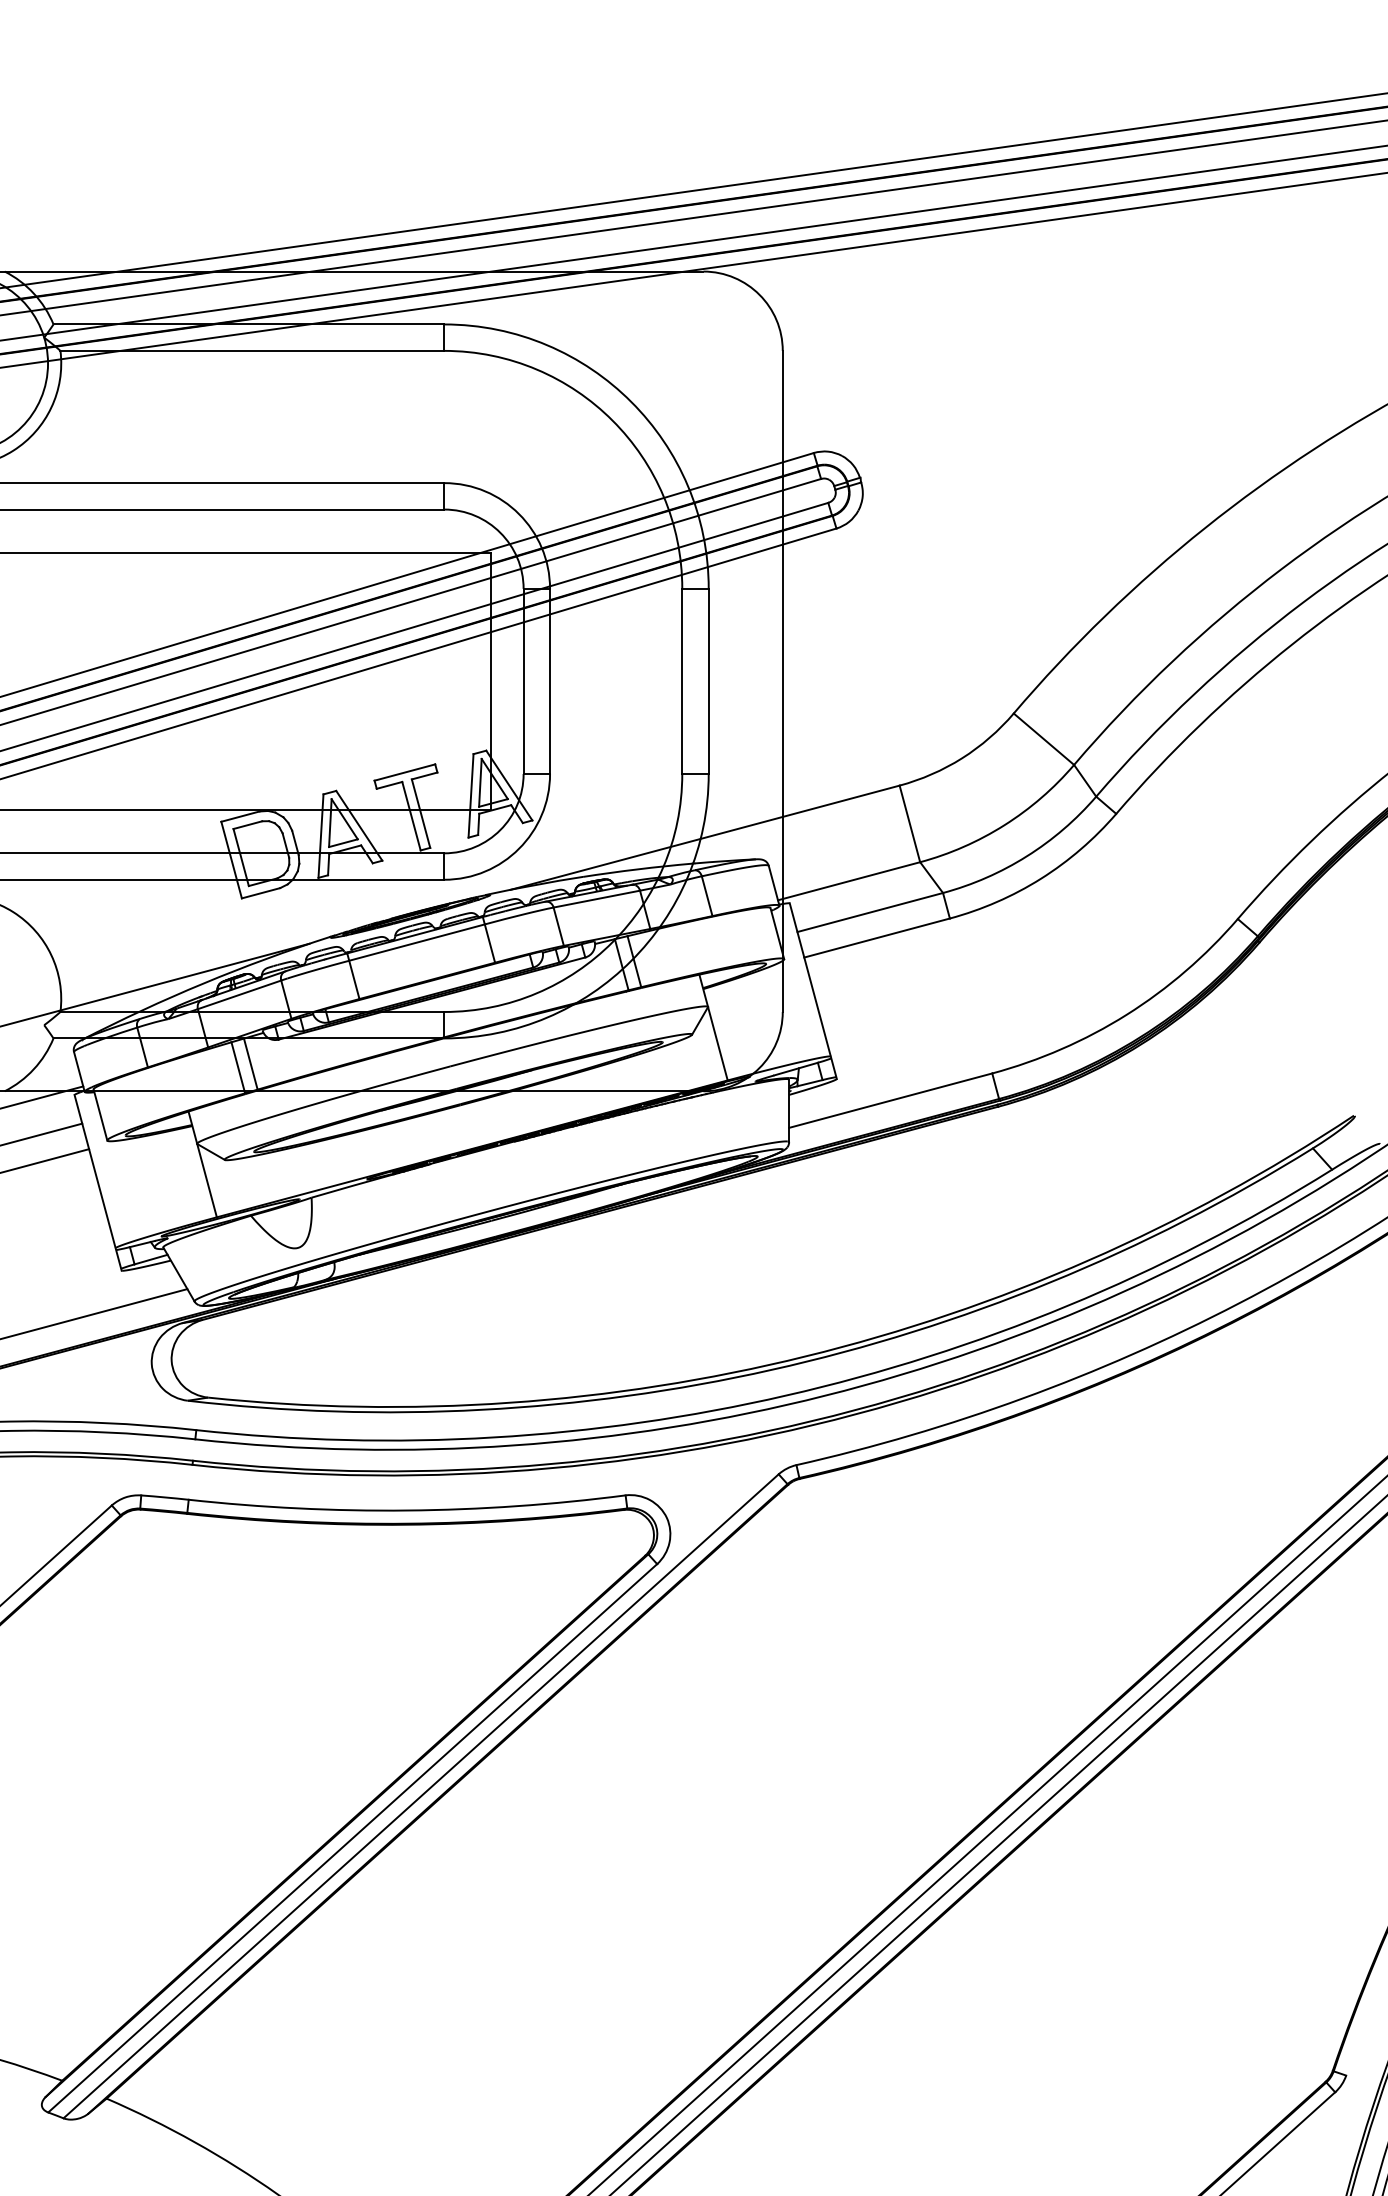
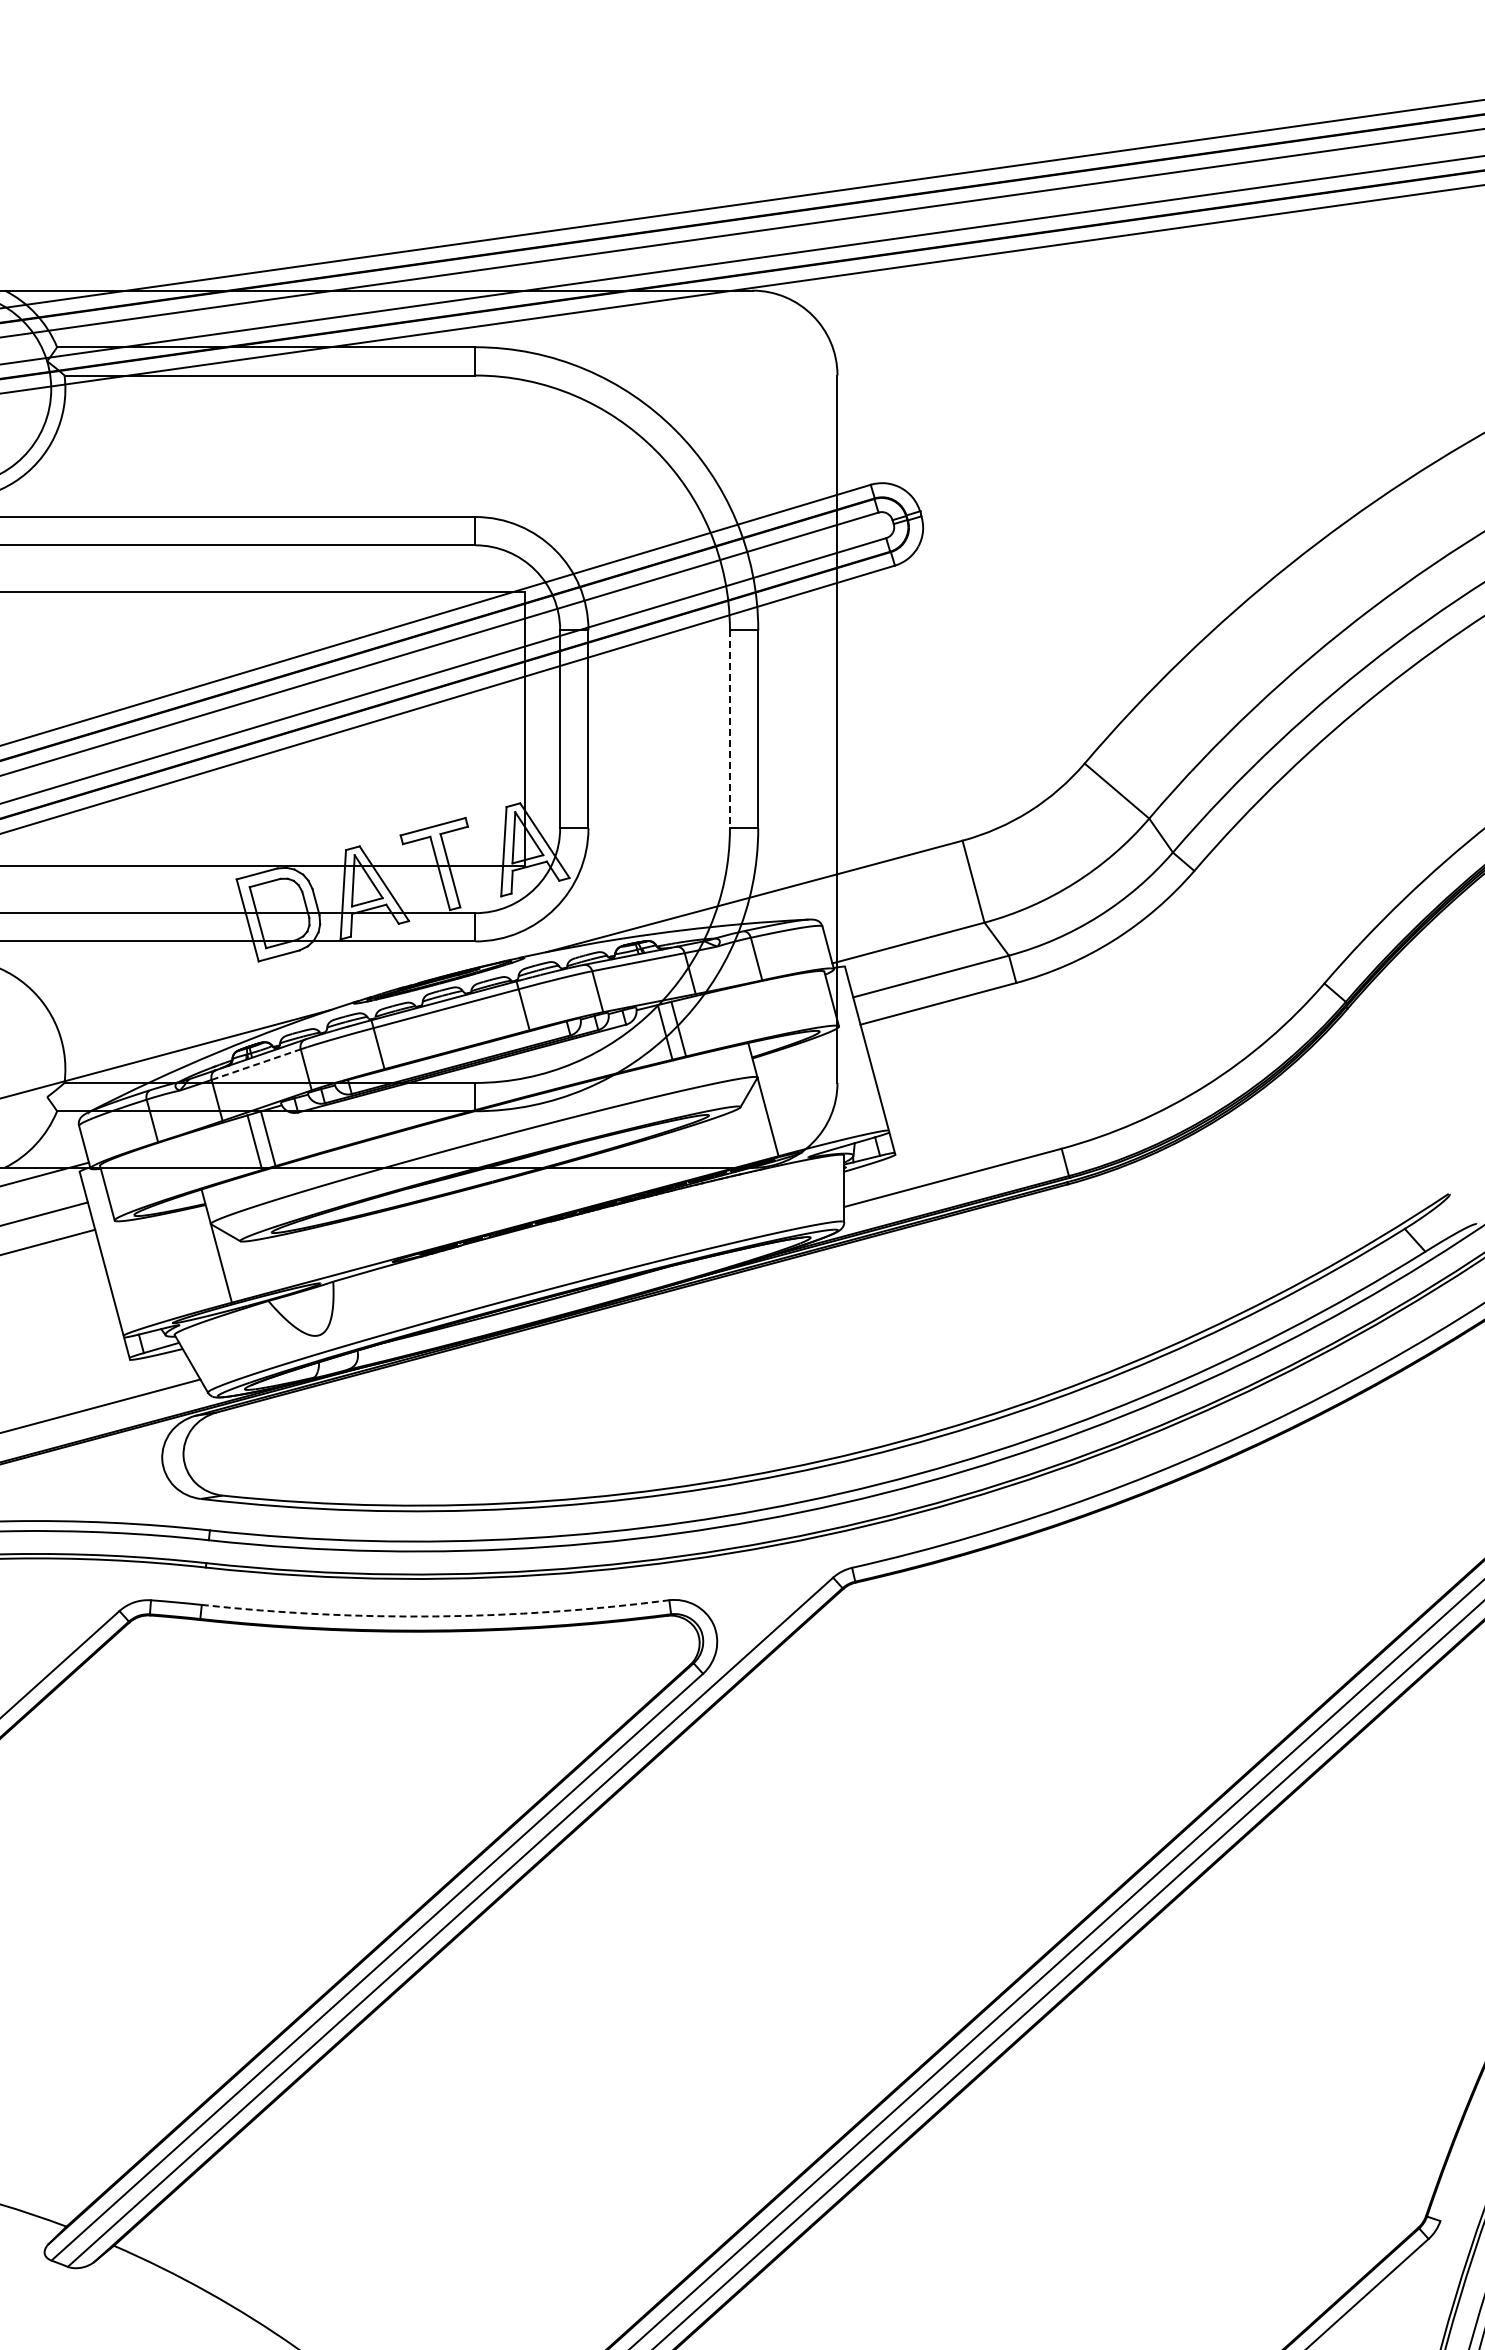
line: (681, 681) -> (729, 729), solid -> dashed
line: (239, 994) -> (256, 1064), solid -> dashed
arc: (407, 1510) -> (435, 1616), solid -> dashed

